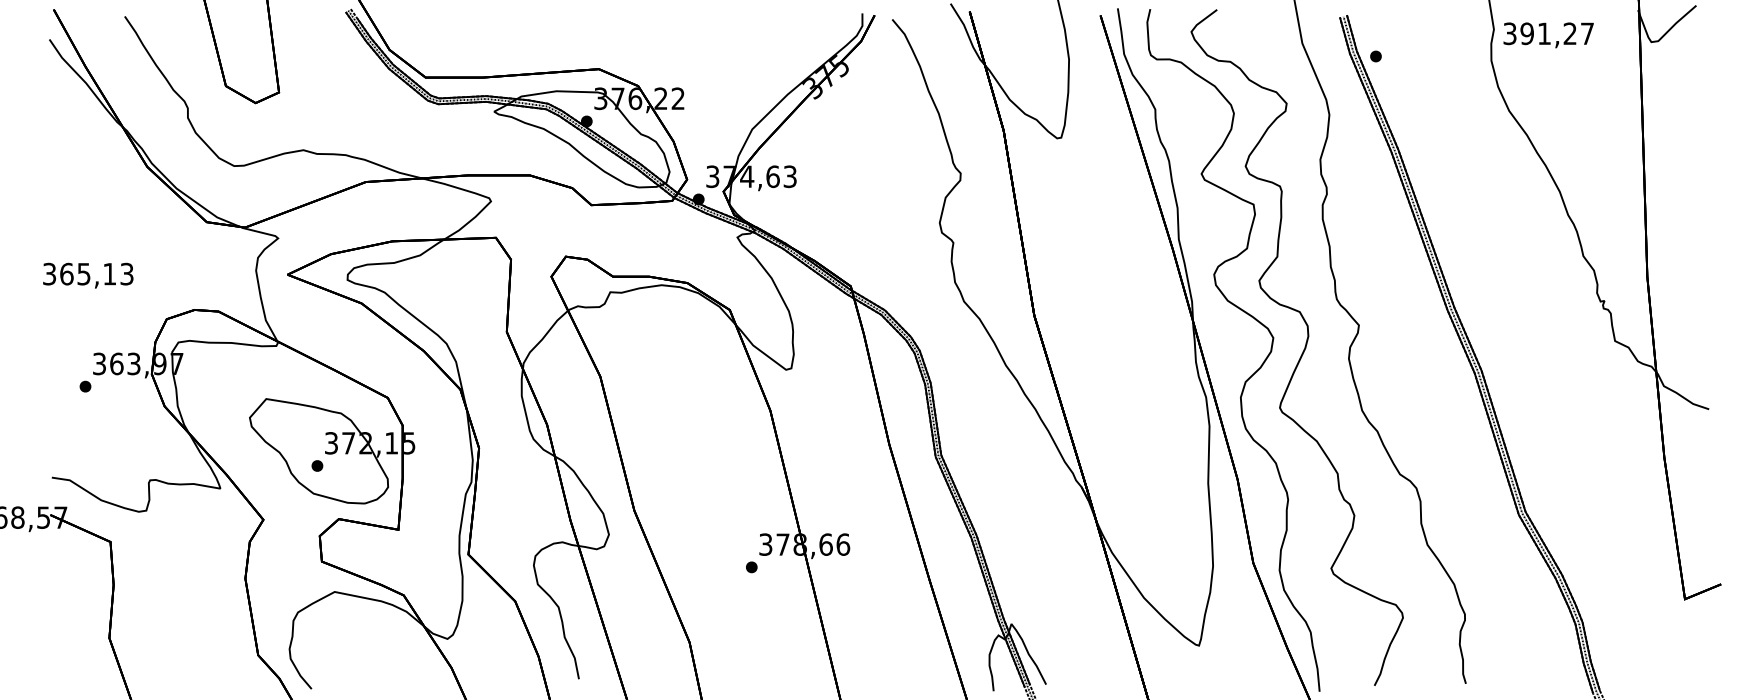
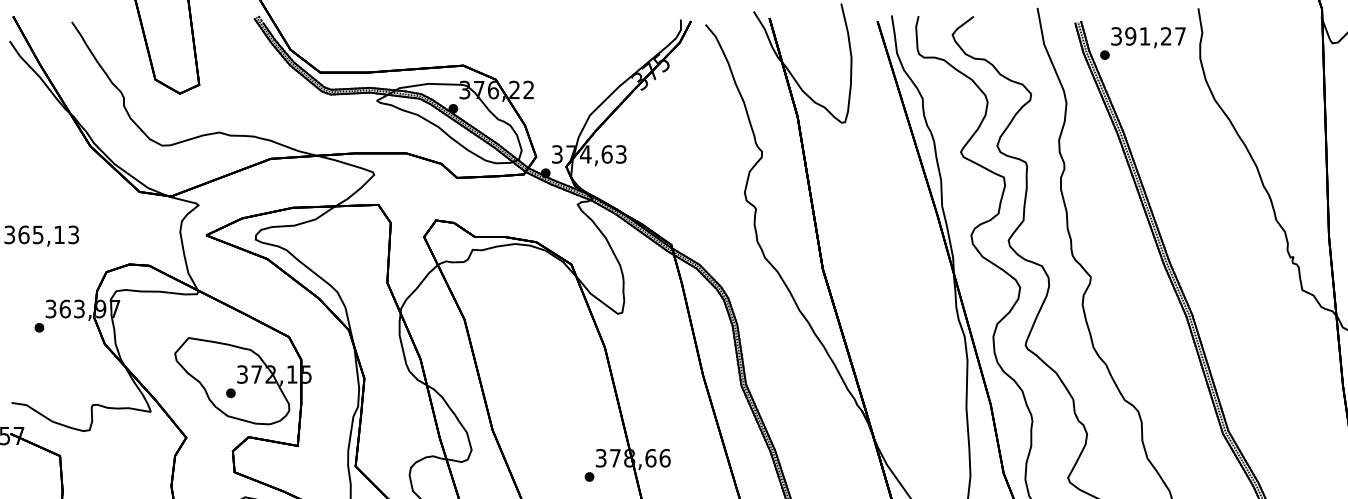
text: (1548, 35) -> (1148, 37), moved

